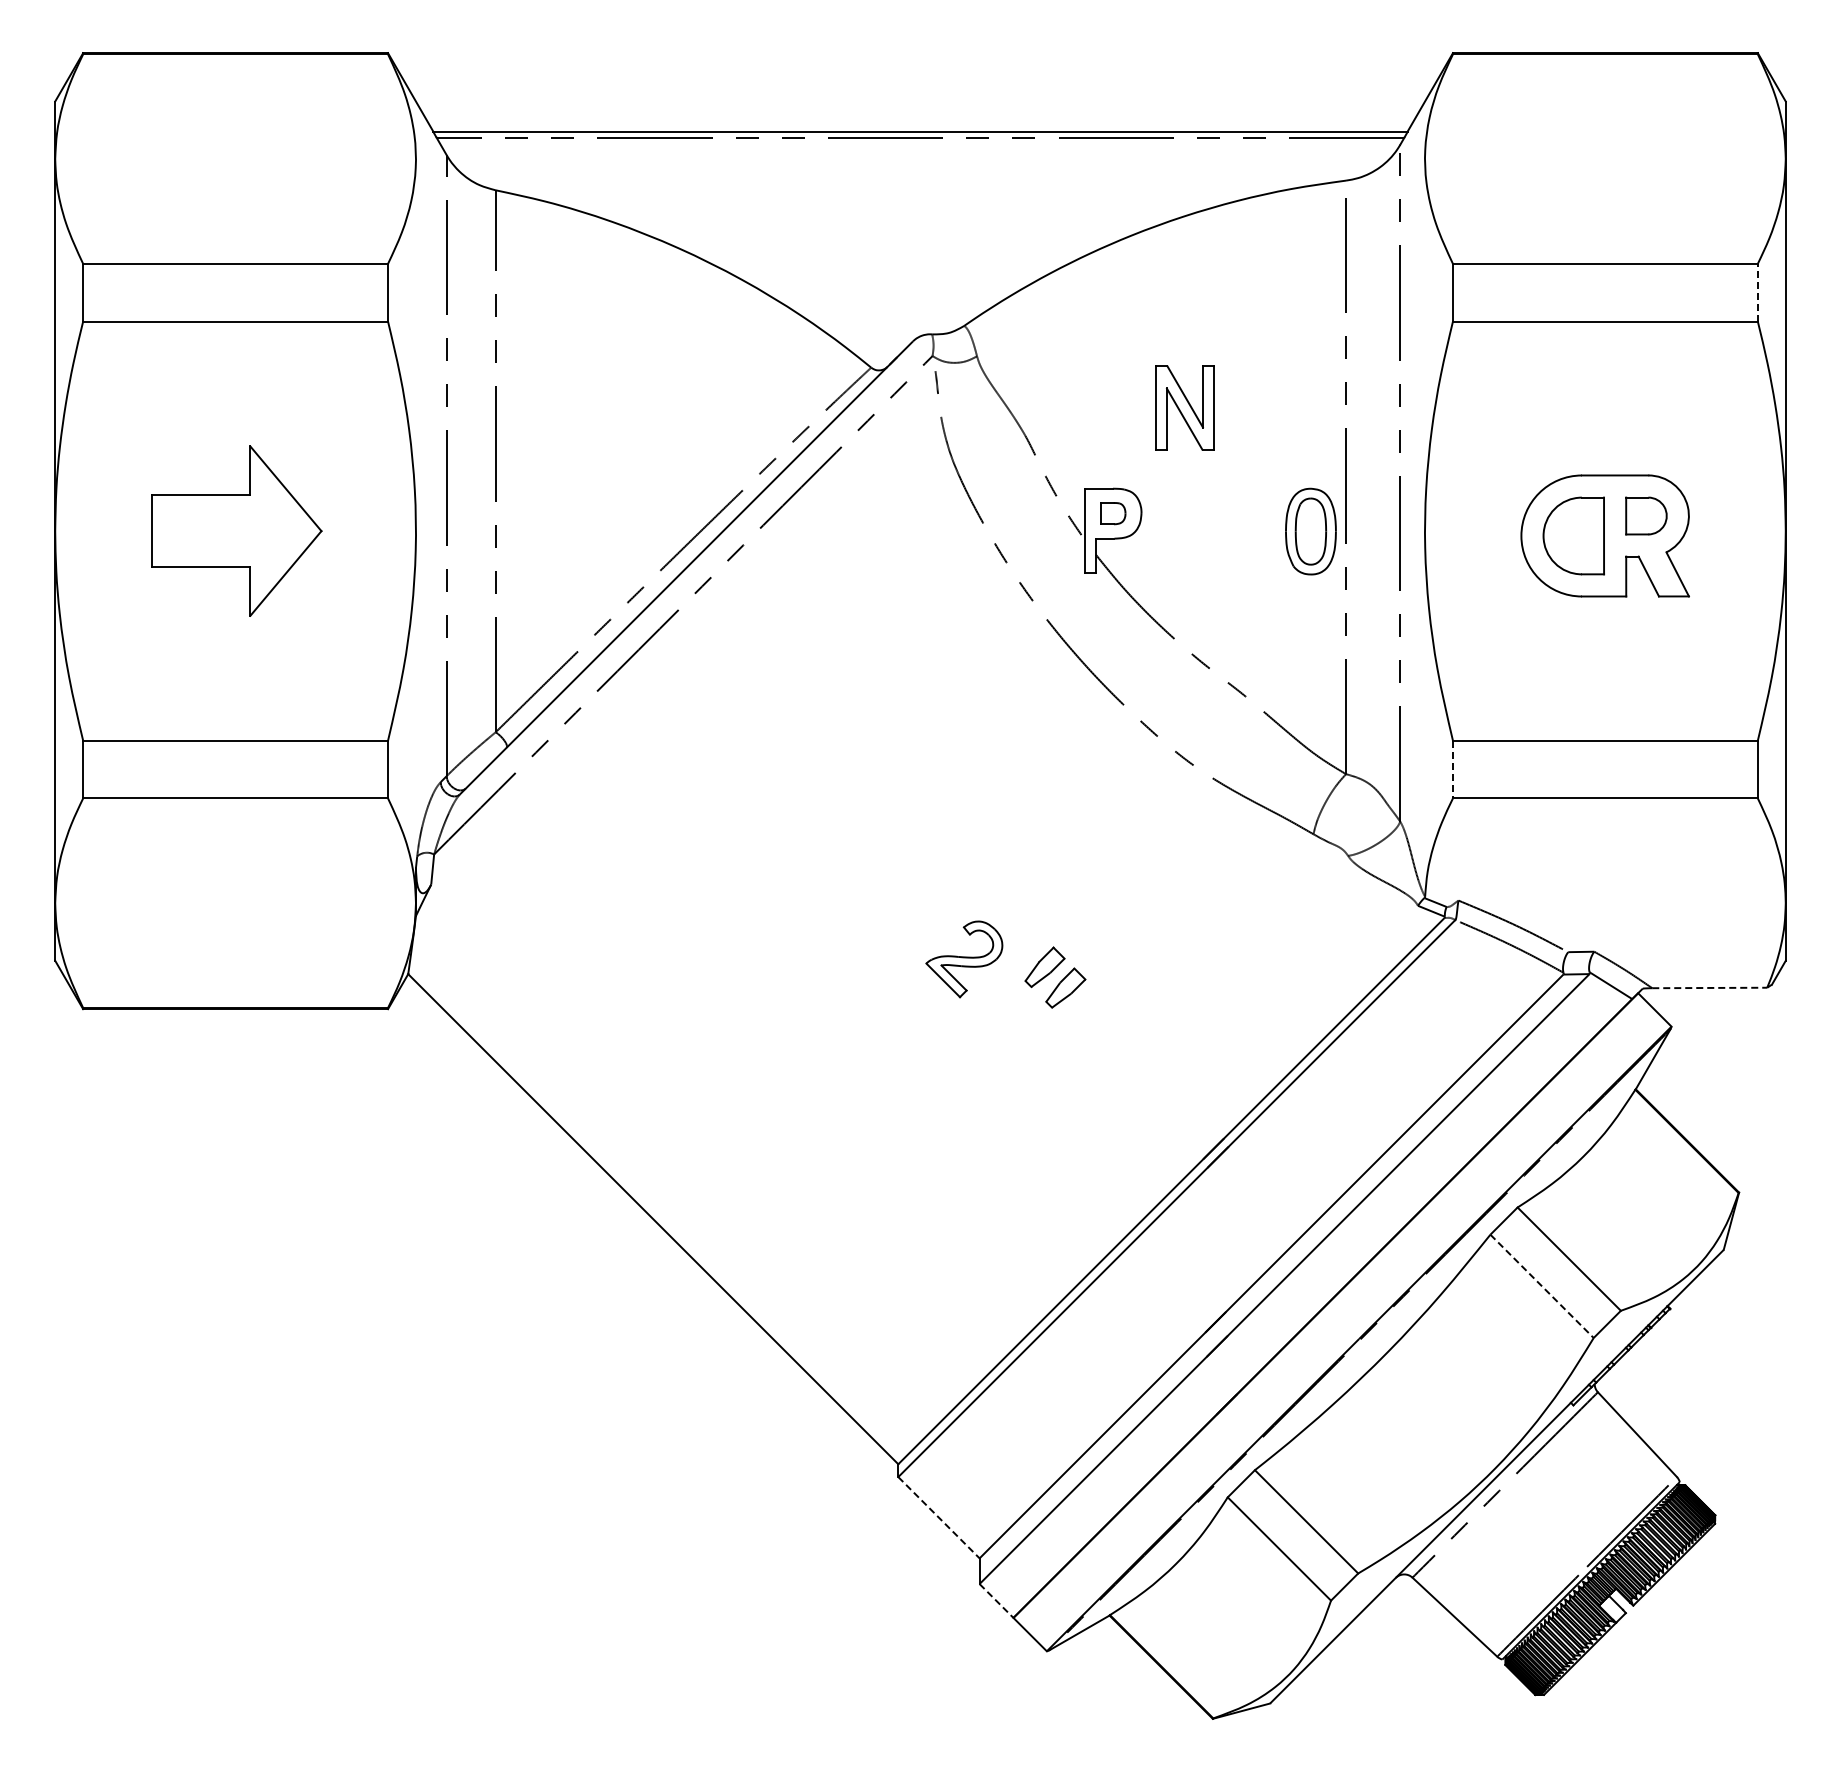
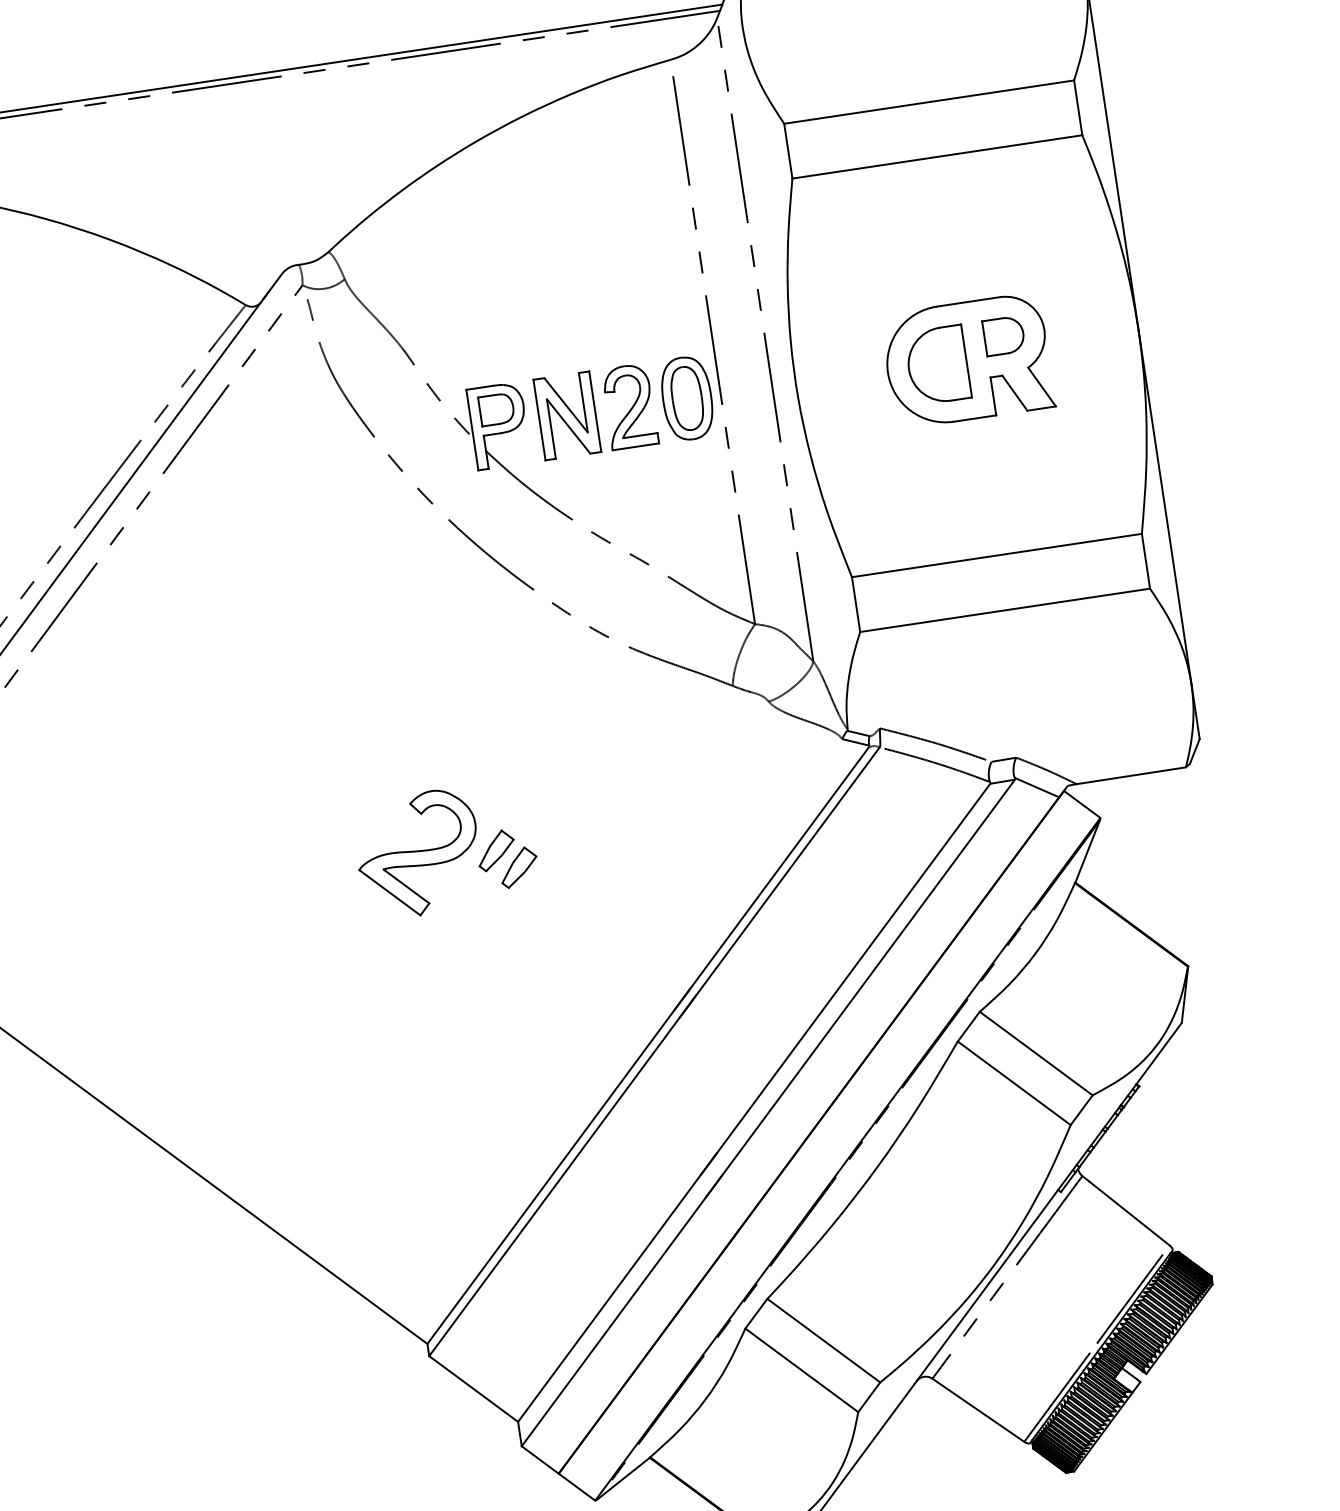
line: (1757, 292) -> (1077, 107), dashed -> solid
part: (1184, 407) -> (566, 415), moved
part: (1113, 513) -> (496, 409), size x1.43
part: (1250, 530) -> (629, 406), added
line: (1452, 769) -> (855, 604), dashed -> solid
part: (964, 959) -> (418, 854), size x1.67
line: (1709, 987) -> (1130, 775), dashed -> solid
line: (1542, 1286) -> (1014, 1083), dashed -> solid
line: (939, 1518) -> (474, 1389), dashed -> solid
line: (996, 1600) -> (540, 1459), dashed -> solid

